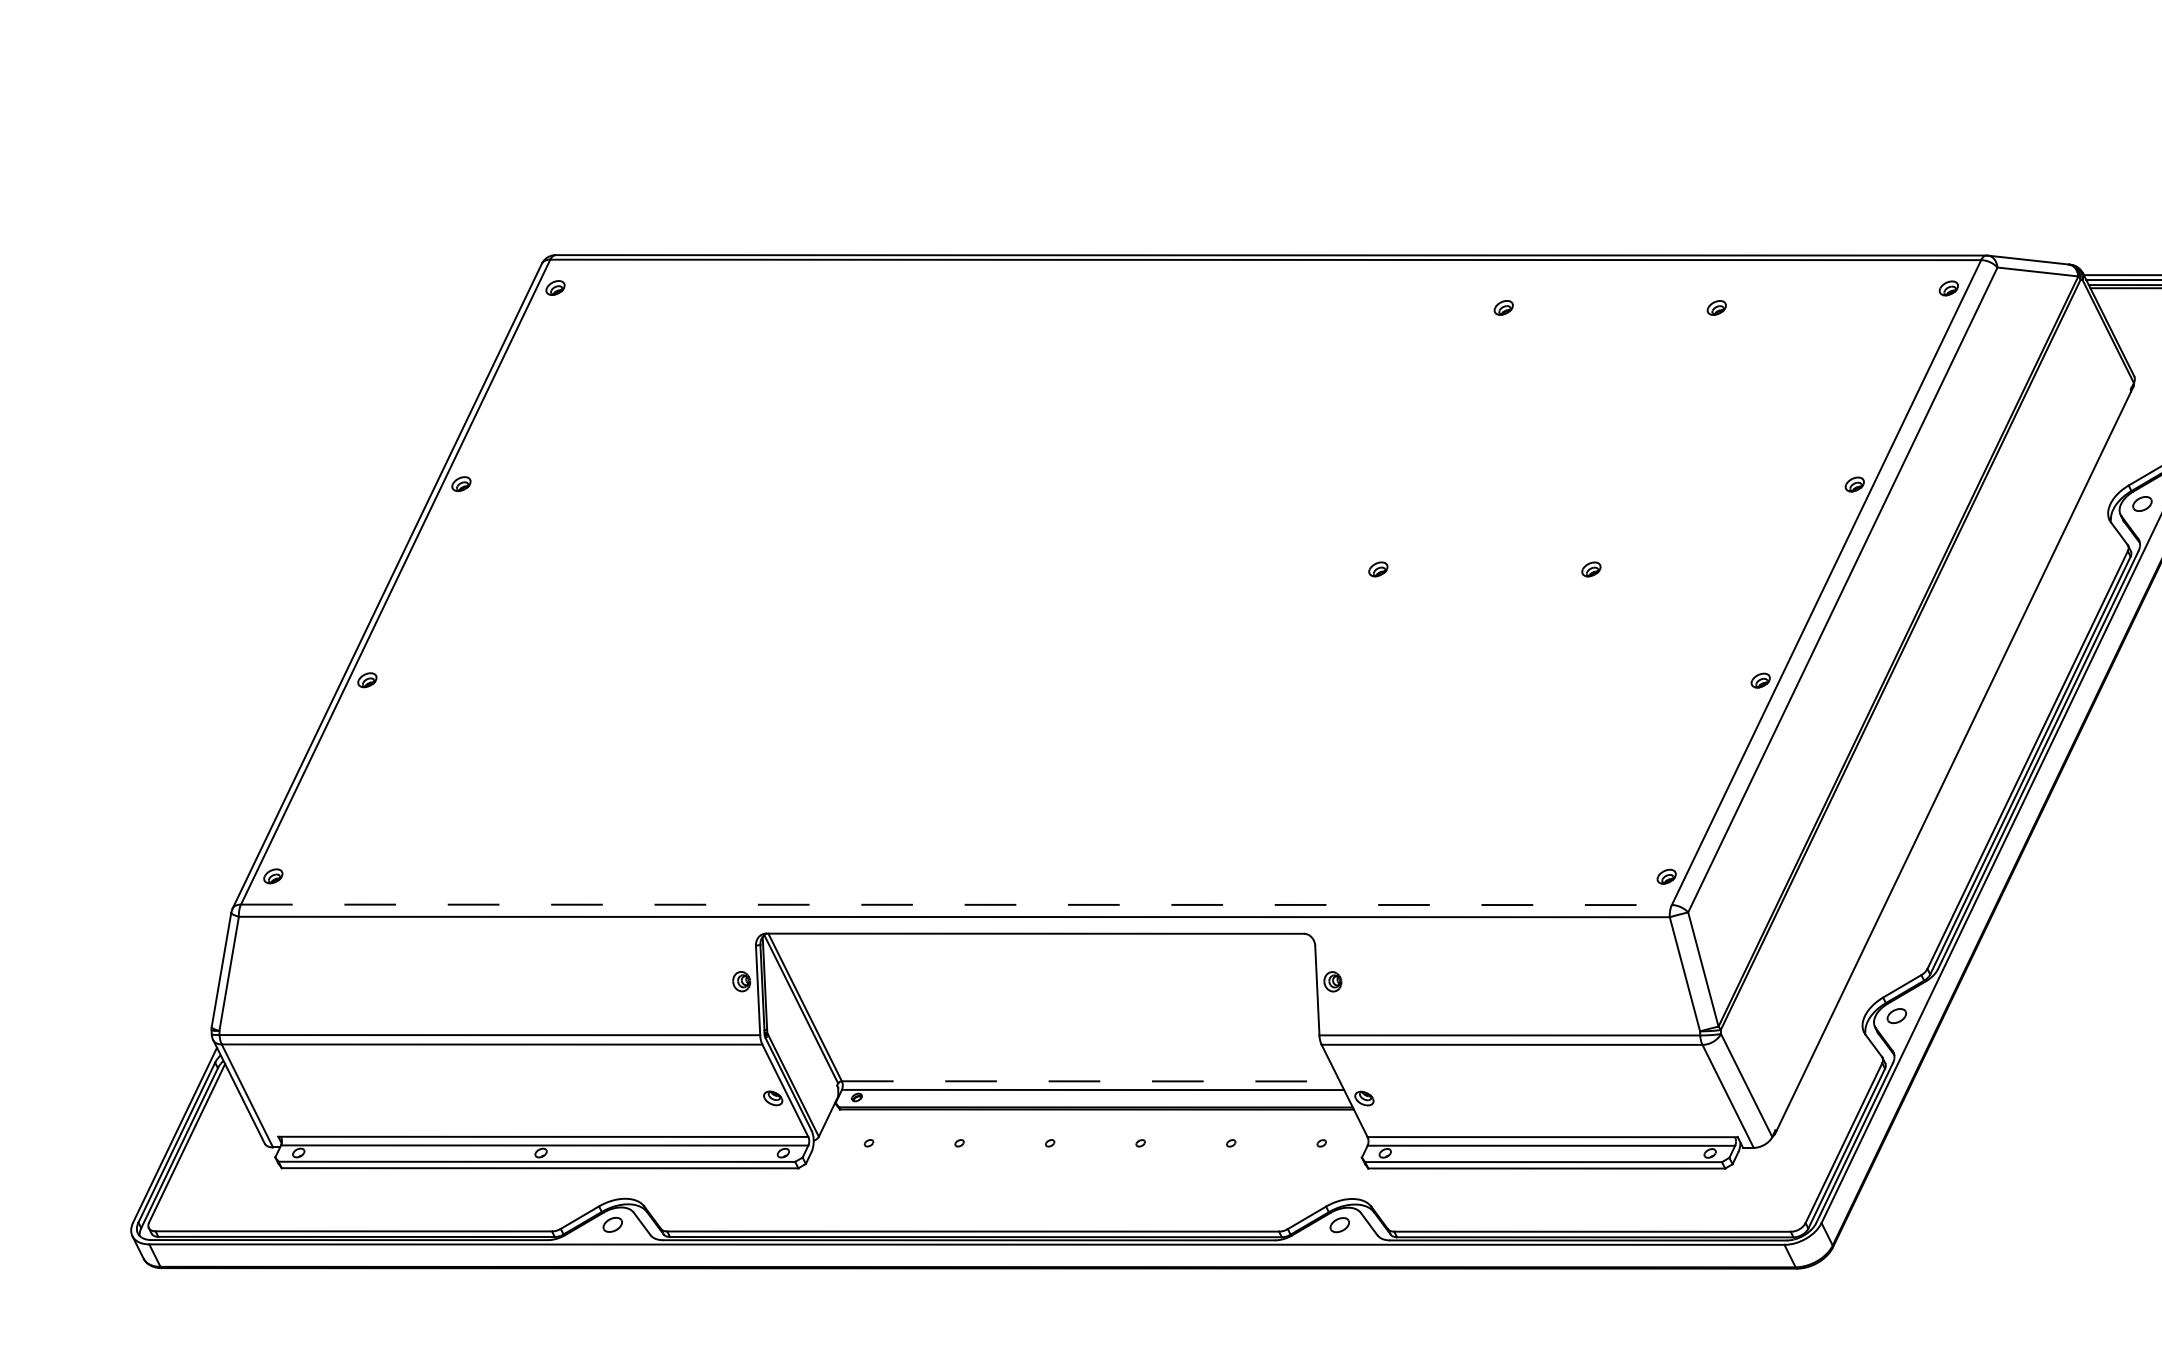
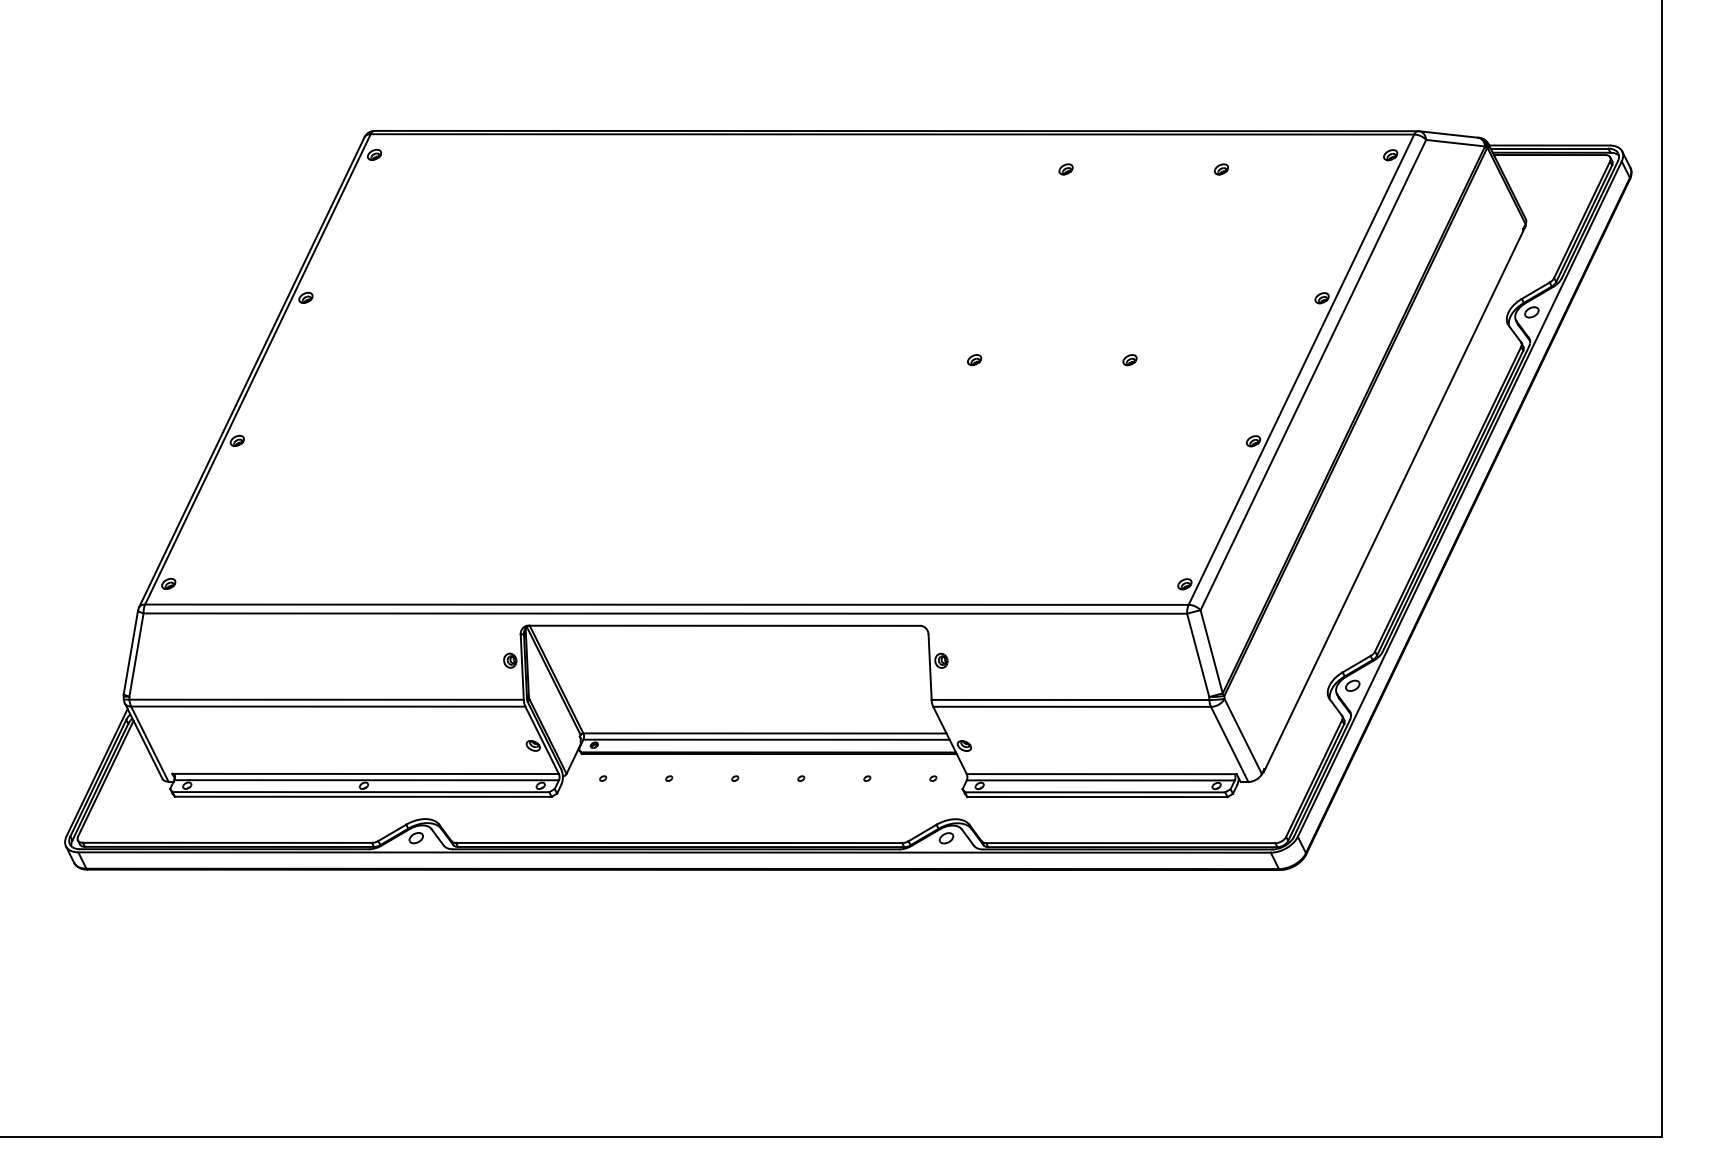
line: (955, 904) -> (666, 604), dashed -> solid
line: (1090, 1081) -> (764, 733), dashed -> solid

